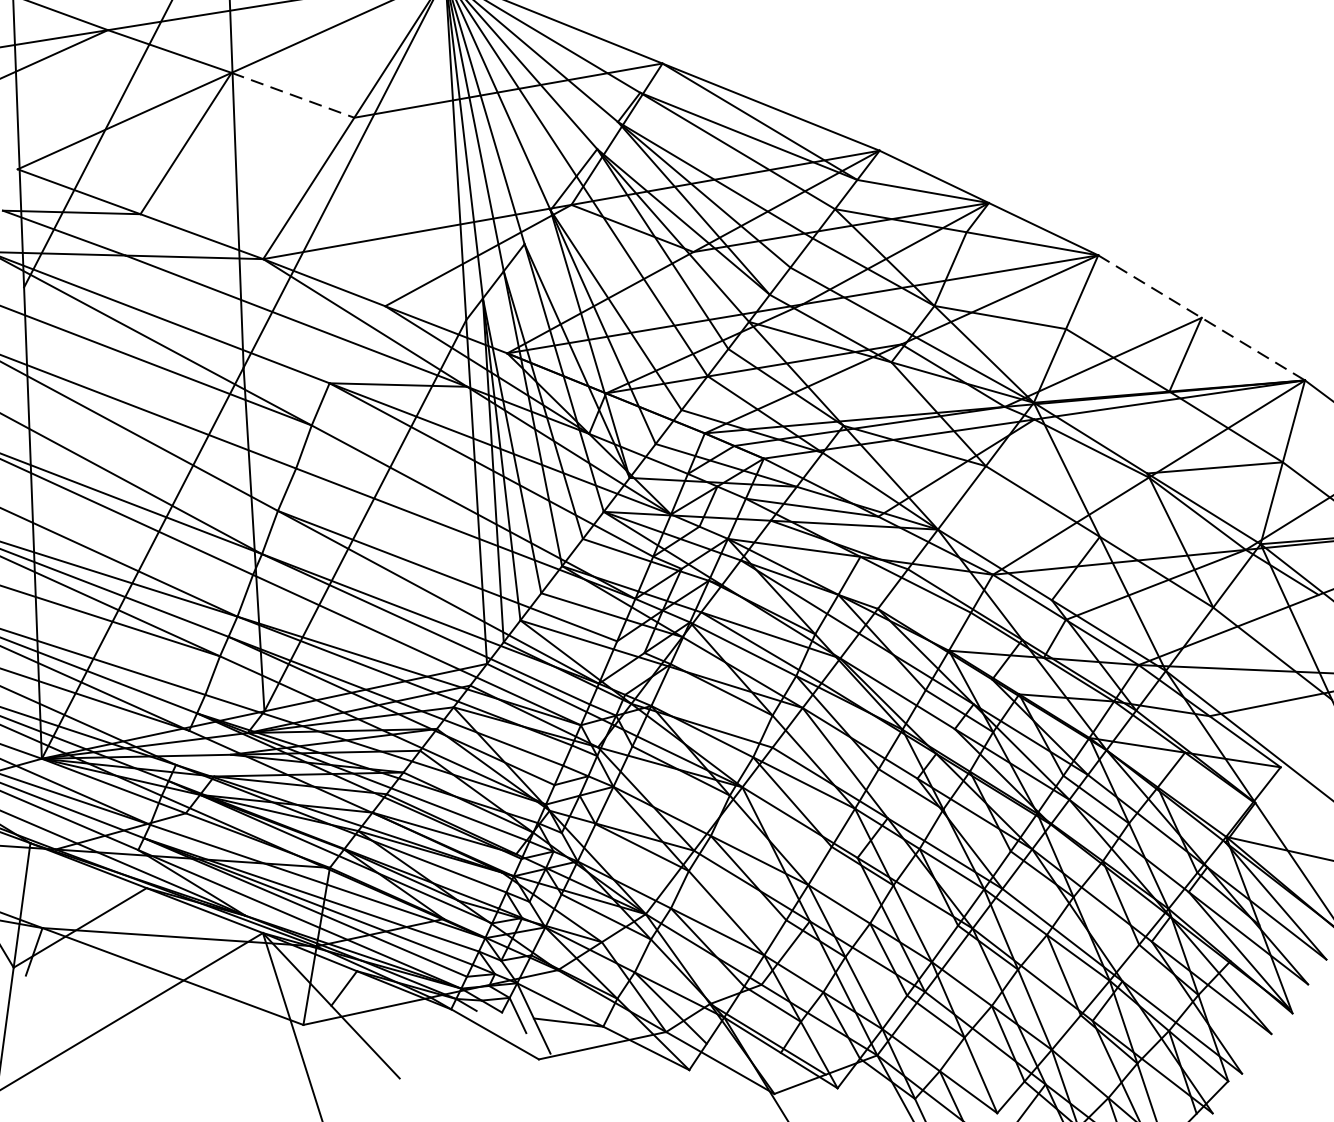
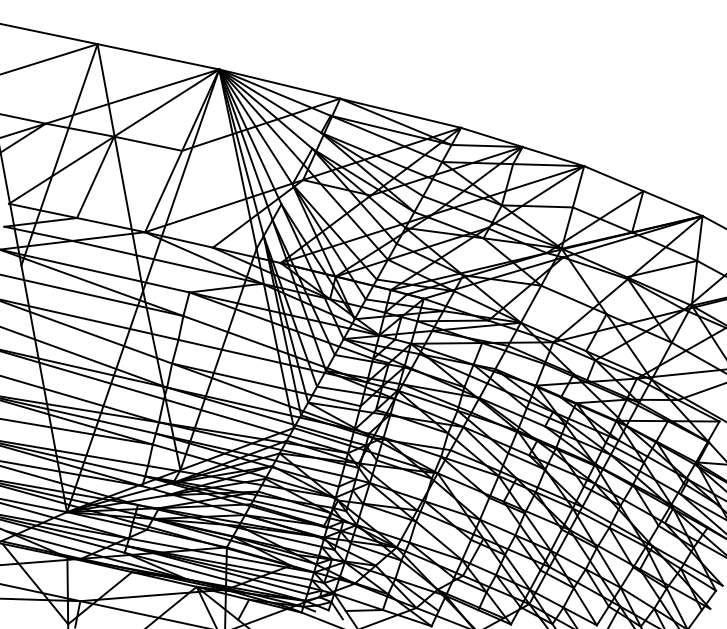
line: (293, 94) -> (148, 143), dashed -> solid
line: (1201, 318) -> (643, 191), dashed -> solid

